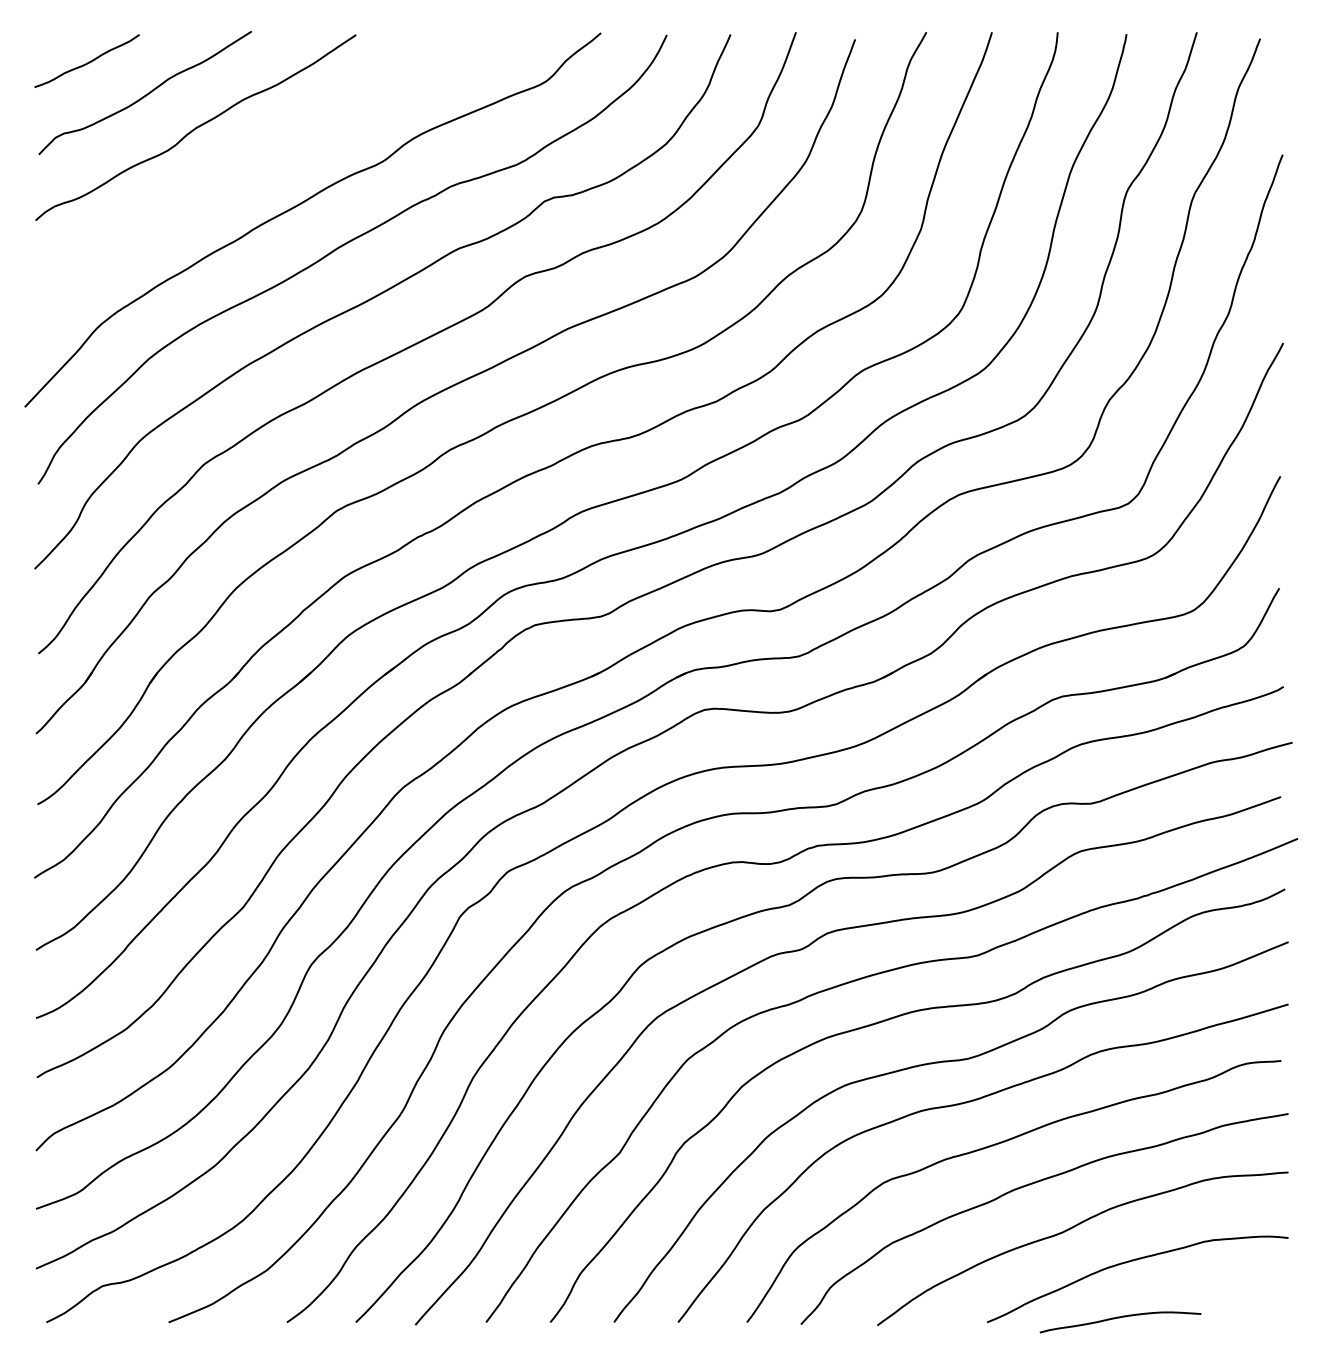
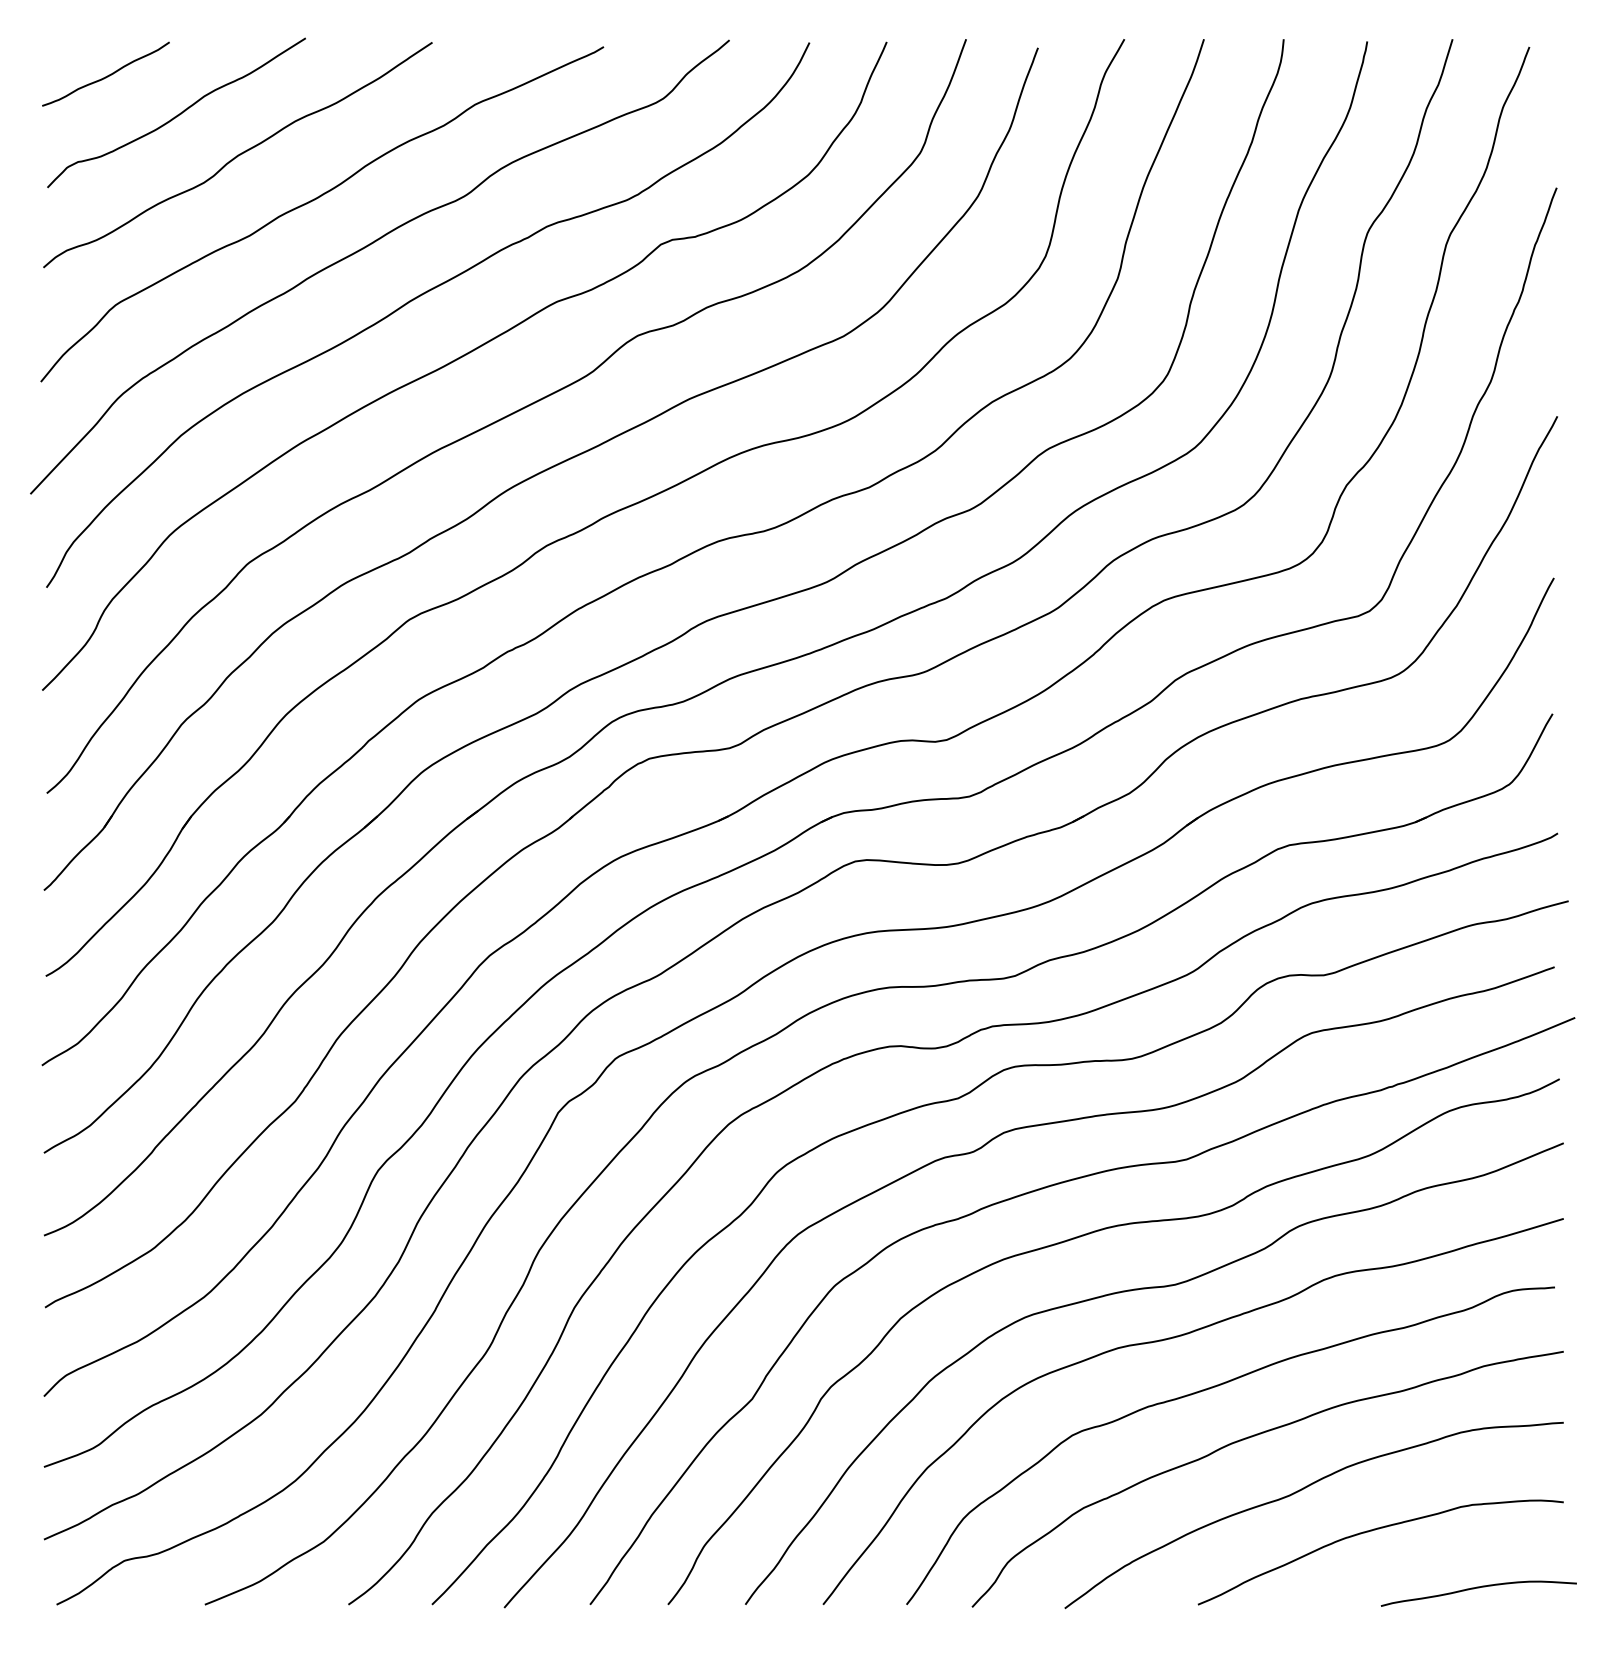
curve: (259, 165) -> (315, 200), added
curve: (1119, 1318) -> (1477, 1589), moved

